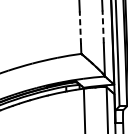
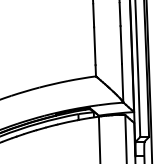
line: (103, 26) -> (121, 44), dashed -> solid
line: (80, 28) -> (94, 46), dashed -> solid

